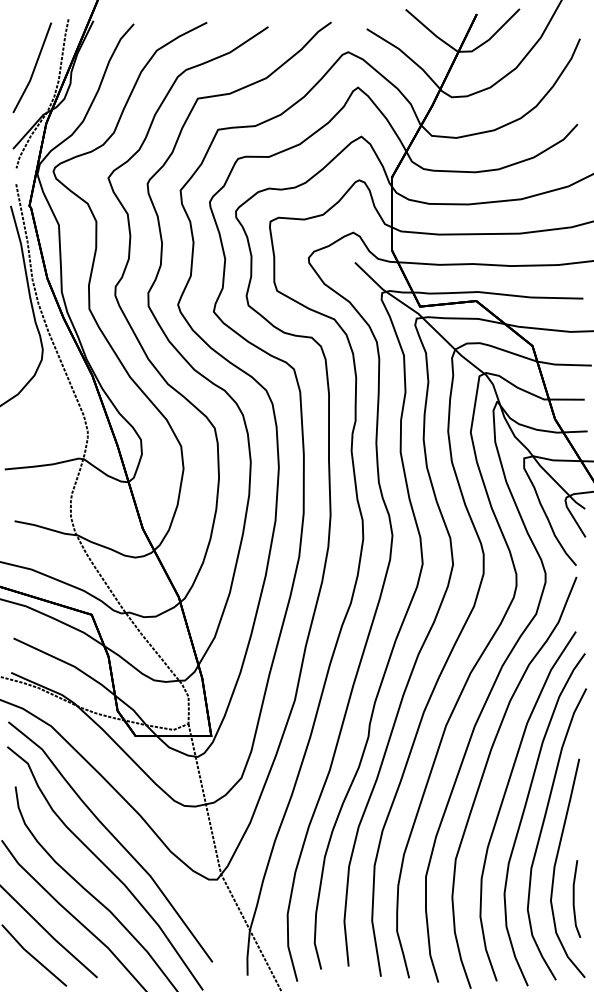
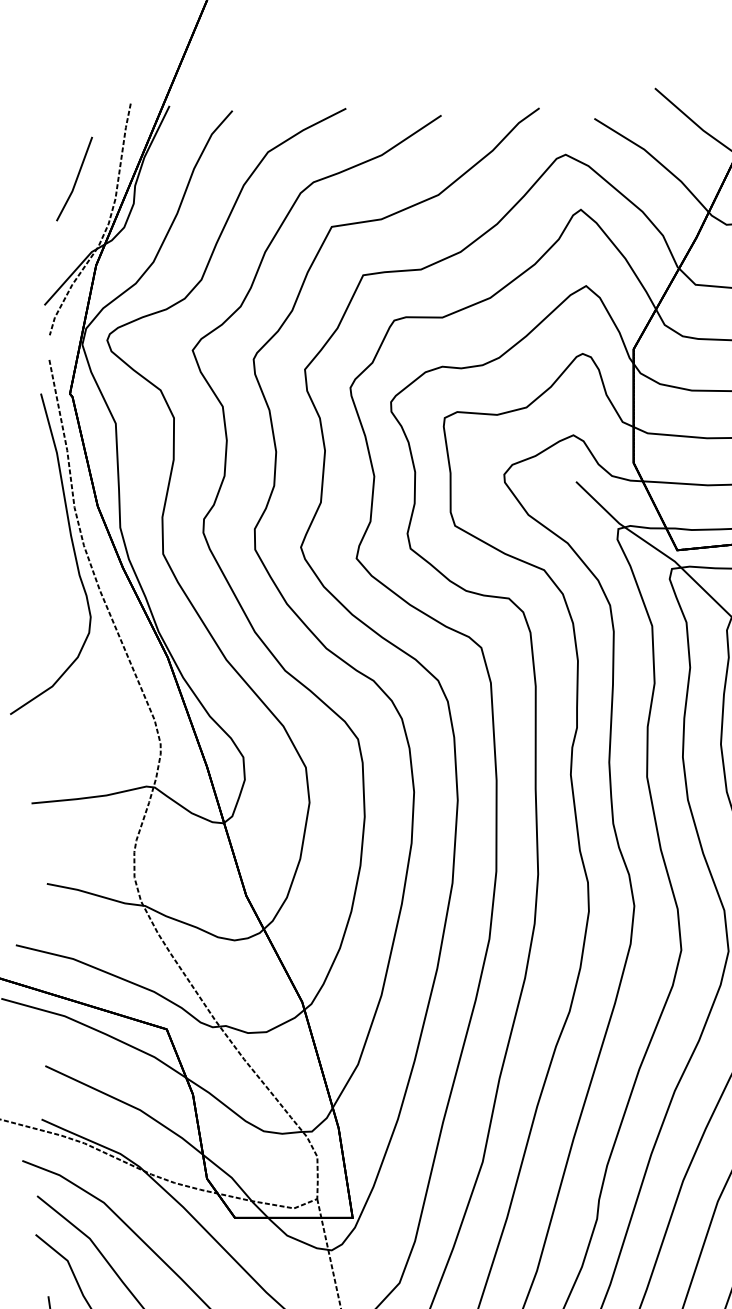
part: (32, 67) -> (74, 178), size x0.6

